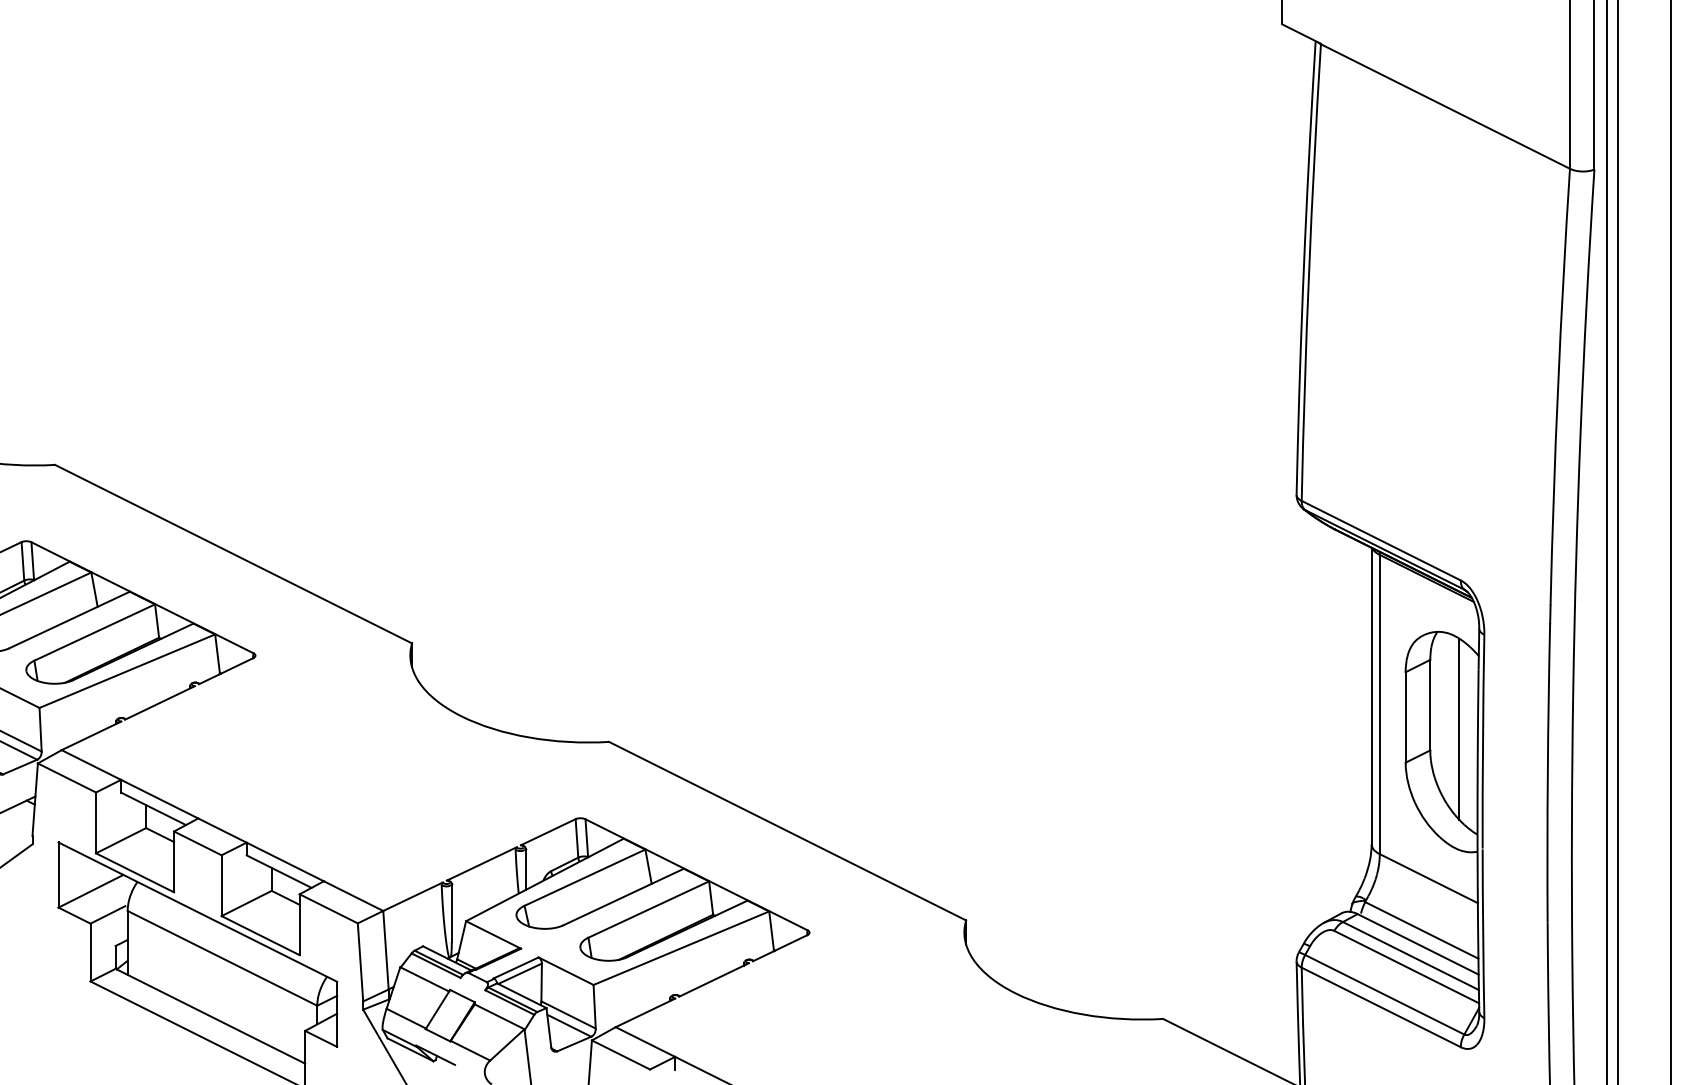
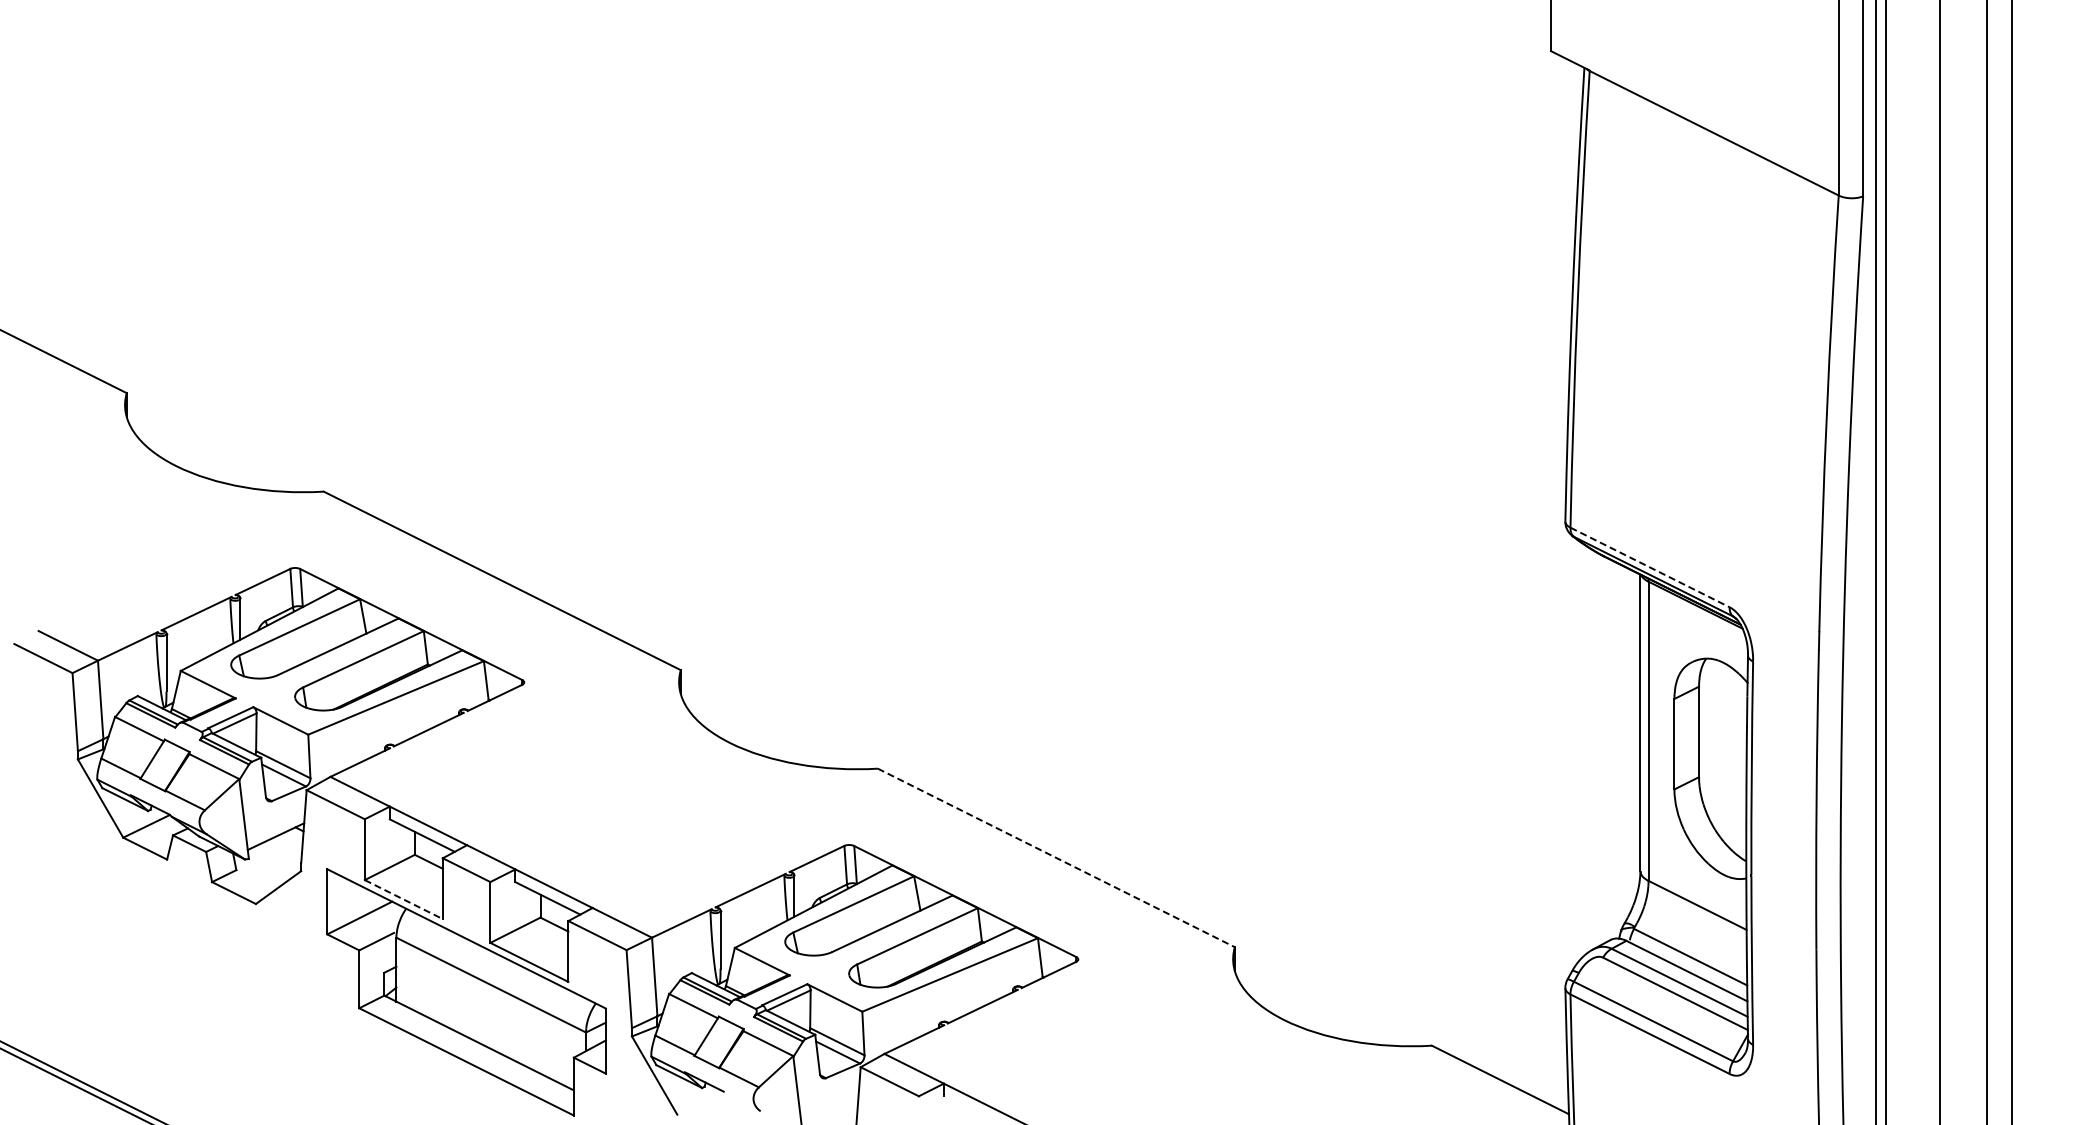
line: (1381, 540) -> (1650, 567), solid -> dashed
line: (1458, 728) -> (1727, 755), removed
line: (787, 830) -> (1056, 857), solid -> dashed
line: (134, 872) -> (403, 899), solid -> dashed

